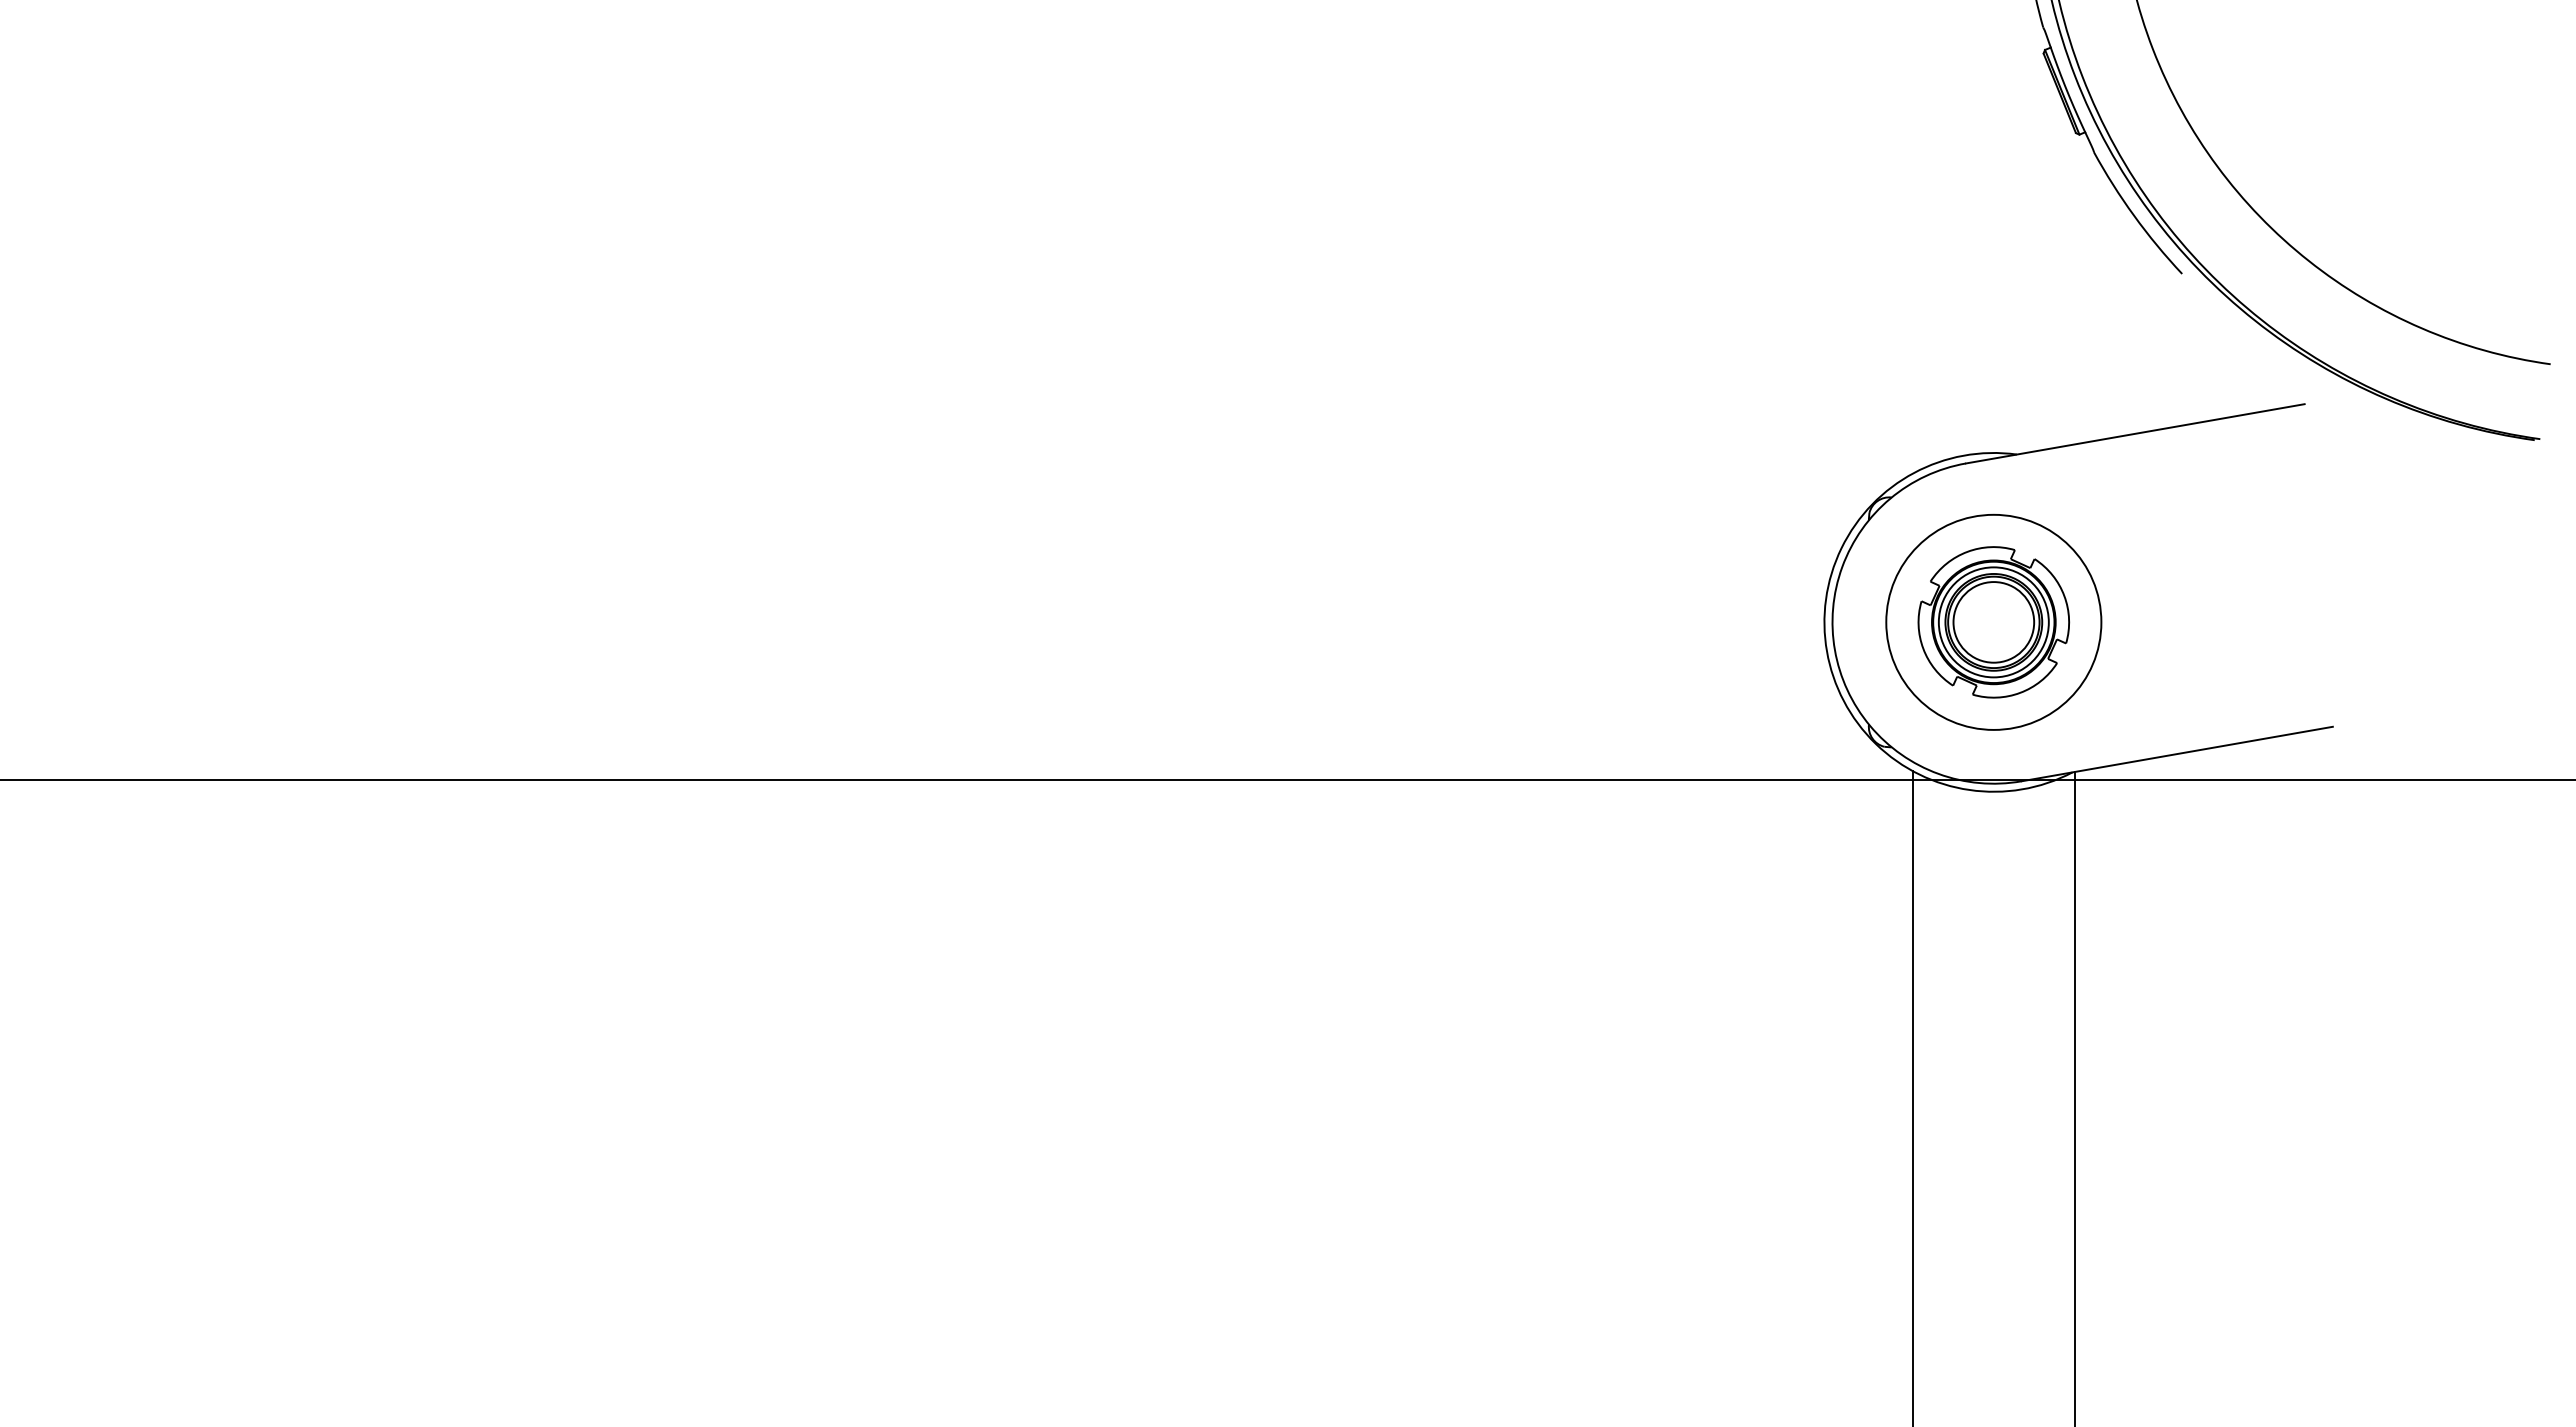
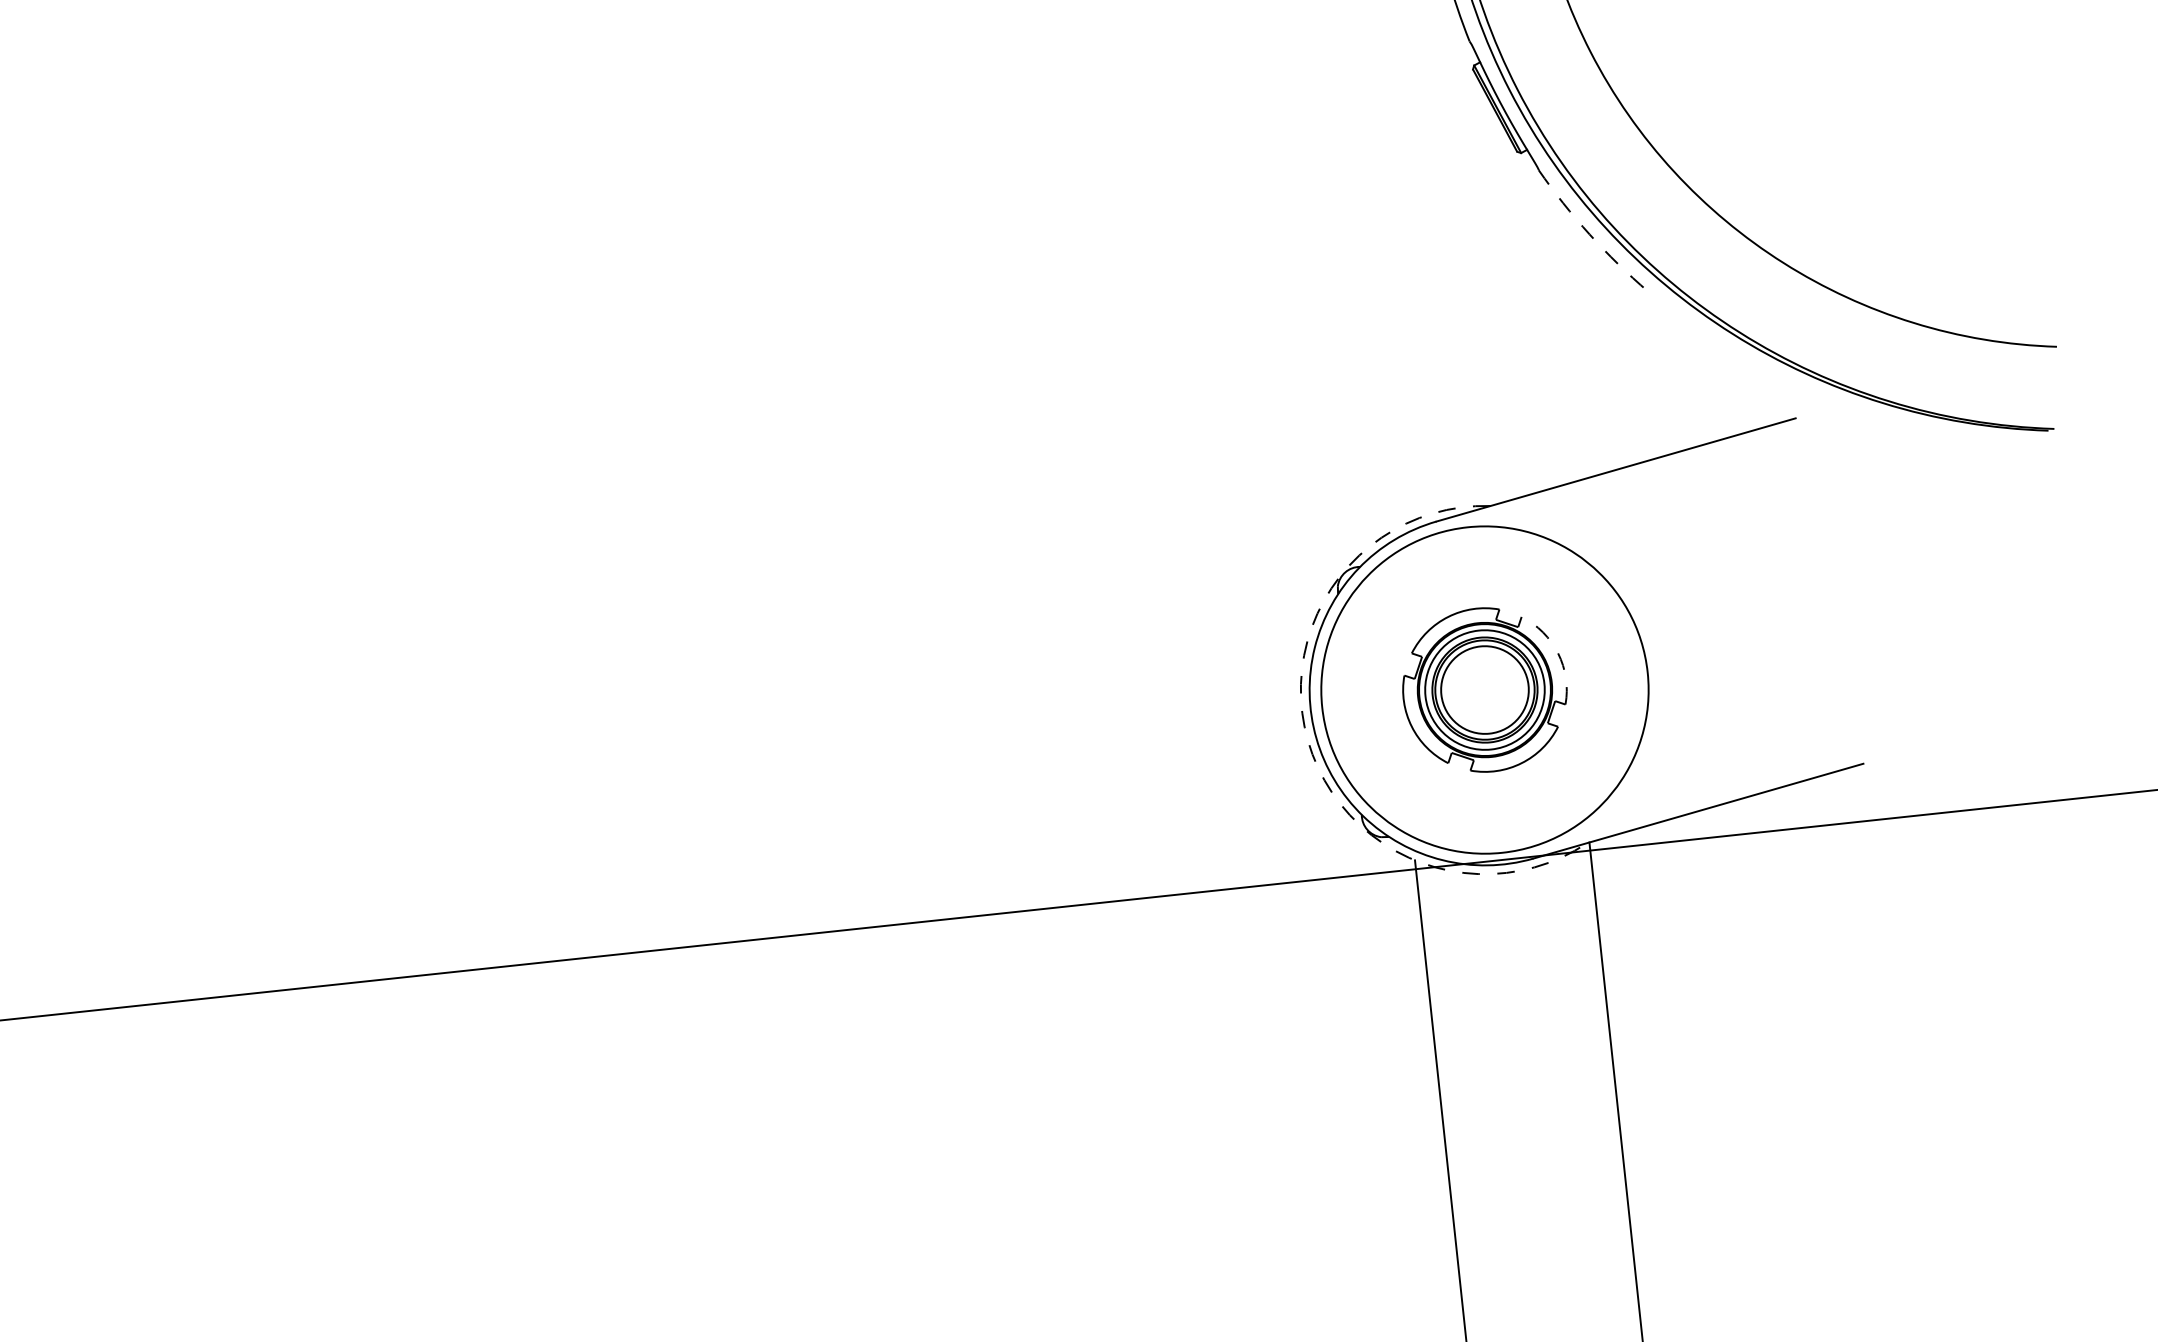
arc: (2134, 215) -> (1590, 234), solid -> dashed
arc: (2064, 596) -> (1558, 653), solid -> dashed
circle: (1993, 621) -> (1484, 689), size x1.4
arc: (1826, 651) -> (1307, 740), solid -> dashed

